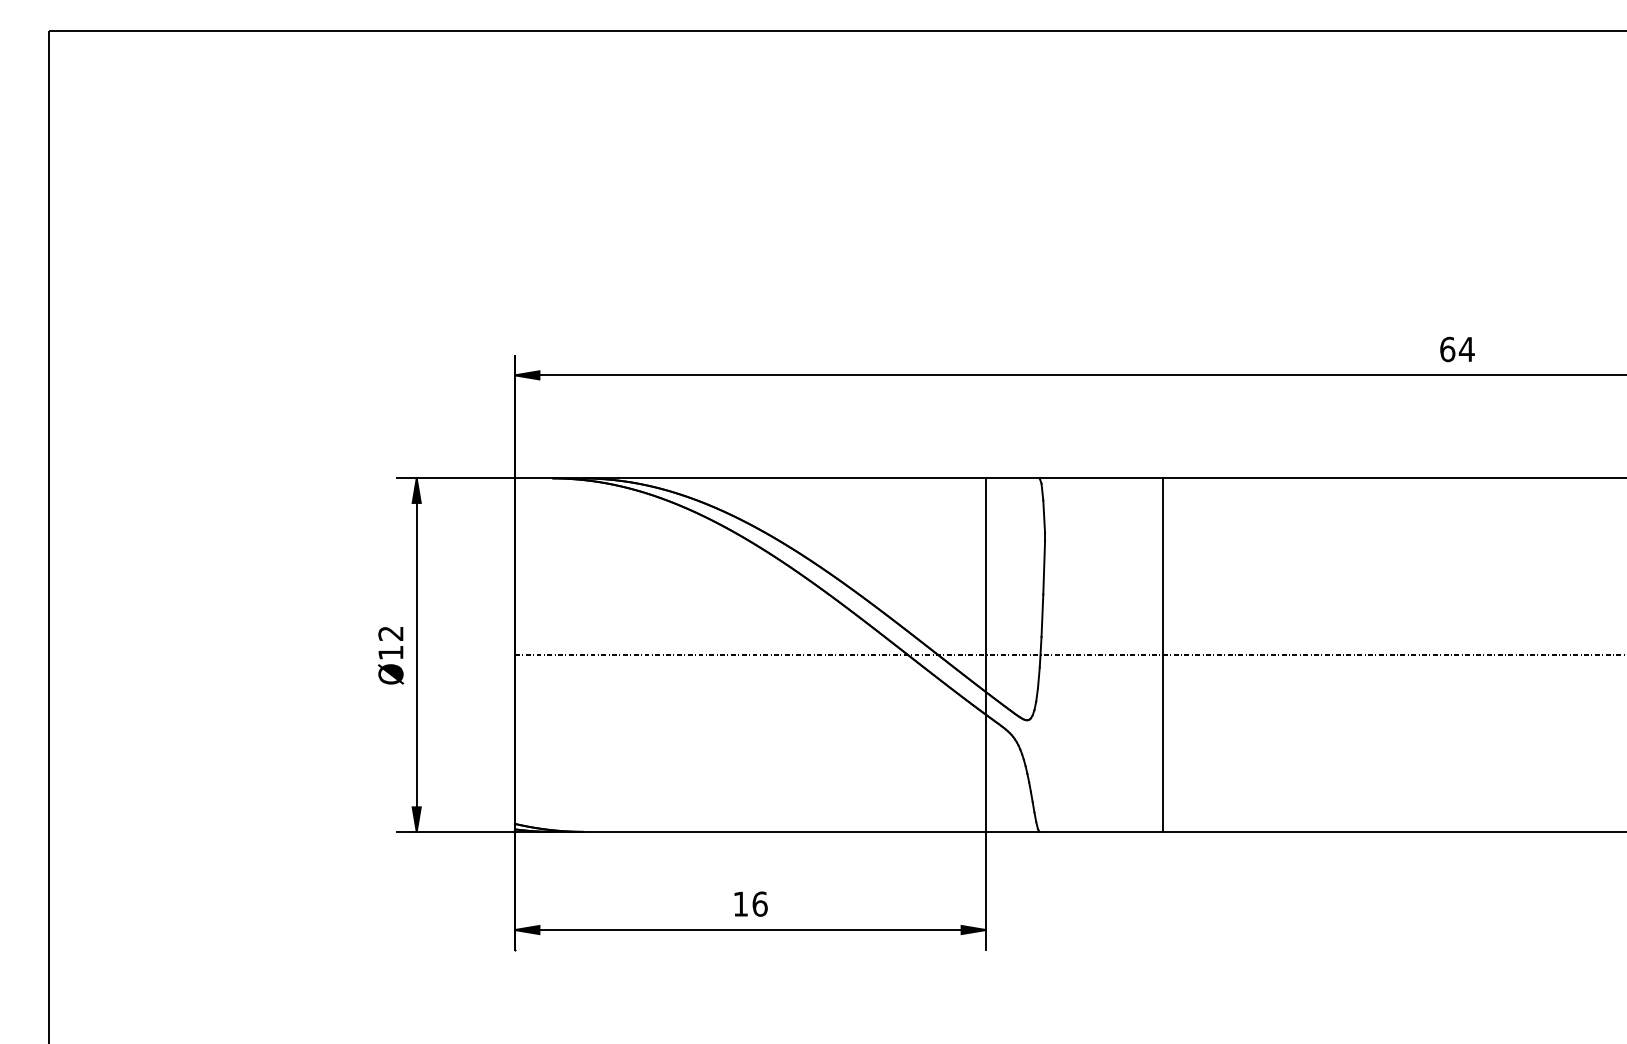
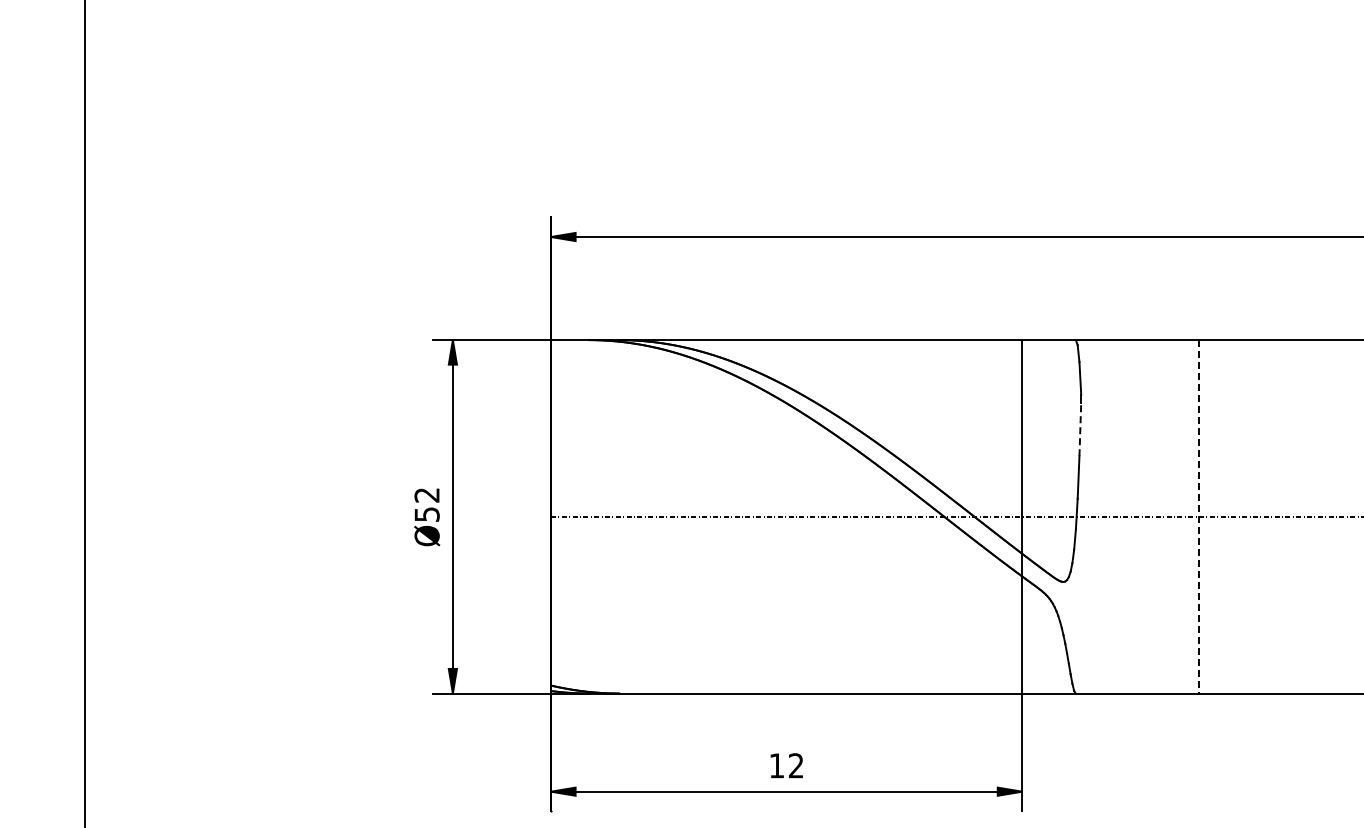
line: (1044, 567) -> (1080, 429), solid -> dashed
text: (390, 652) -> (426, 514), Ø12 -> Ø52
line: (1162, 655) -> (1198, 517), solid -> dashed
text: (759, 903) -> (795, 765), 16 -> 12

